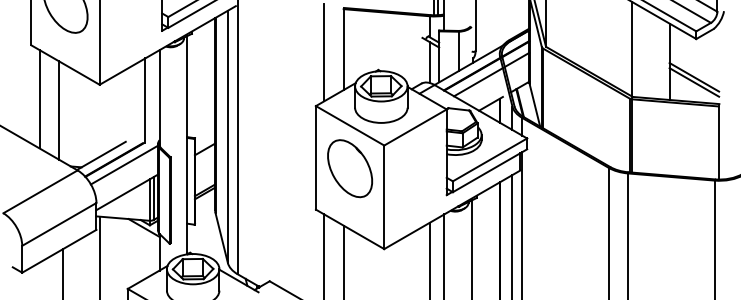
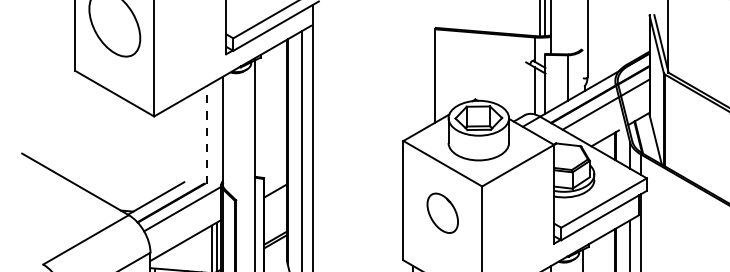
line: (324, 52) -> (413, 79), removed
line: (39, 99) -> (84, 133), removed
line: (145, 100) -> (207, 134), solid -> dashed
line: (59, 110) -> (107, 146), removed
part: (349, 168) -> (442, 212), size x0.6

